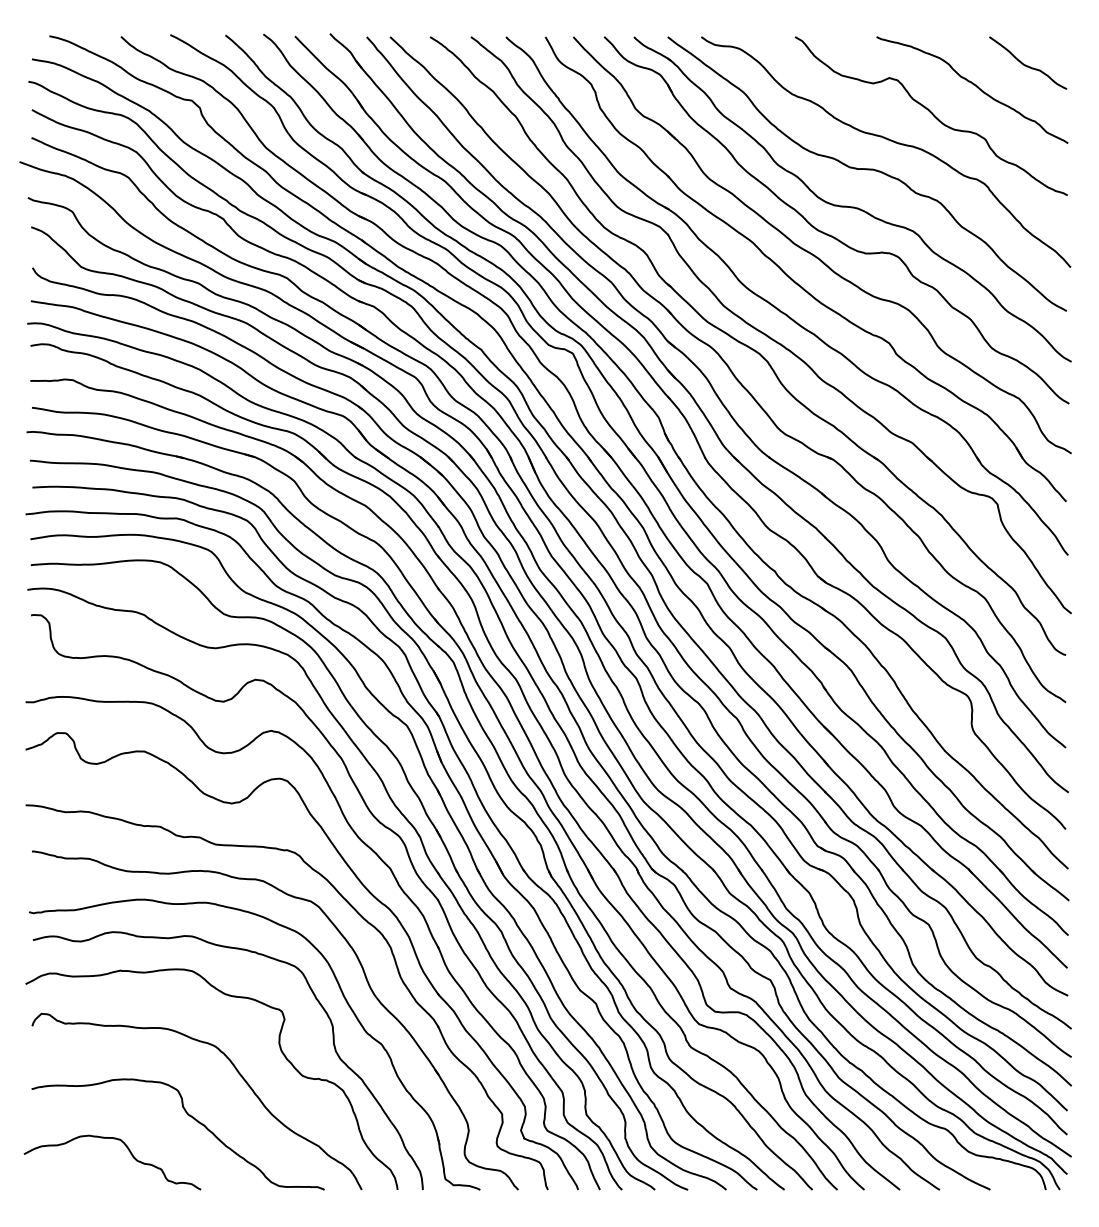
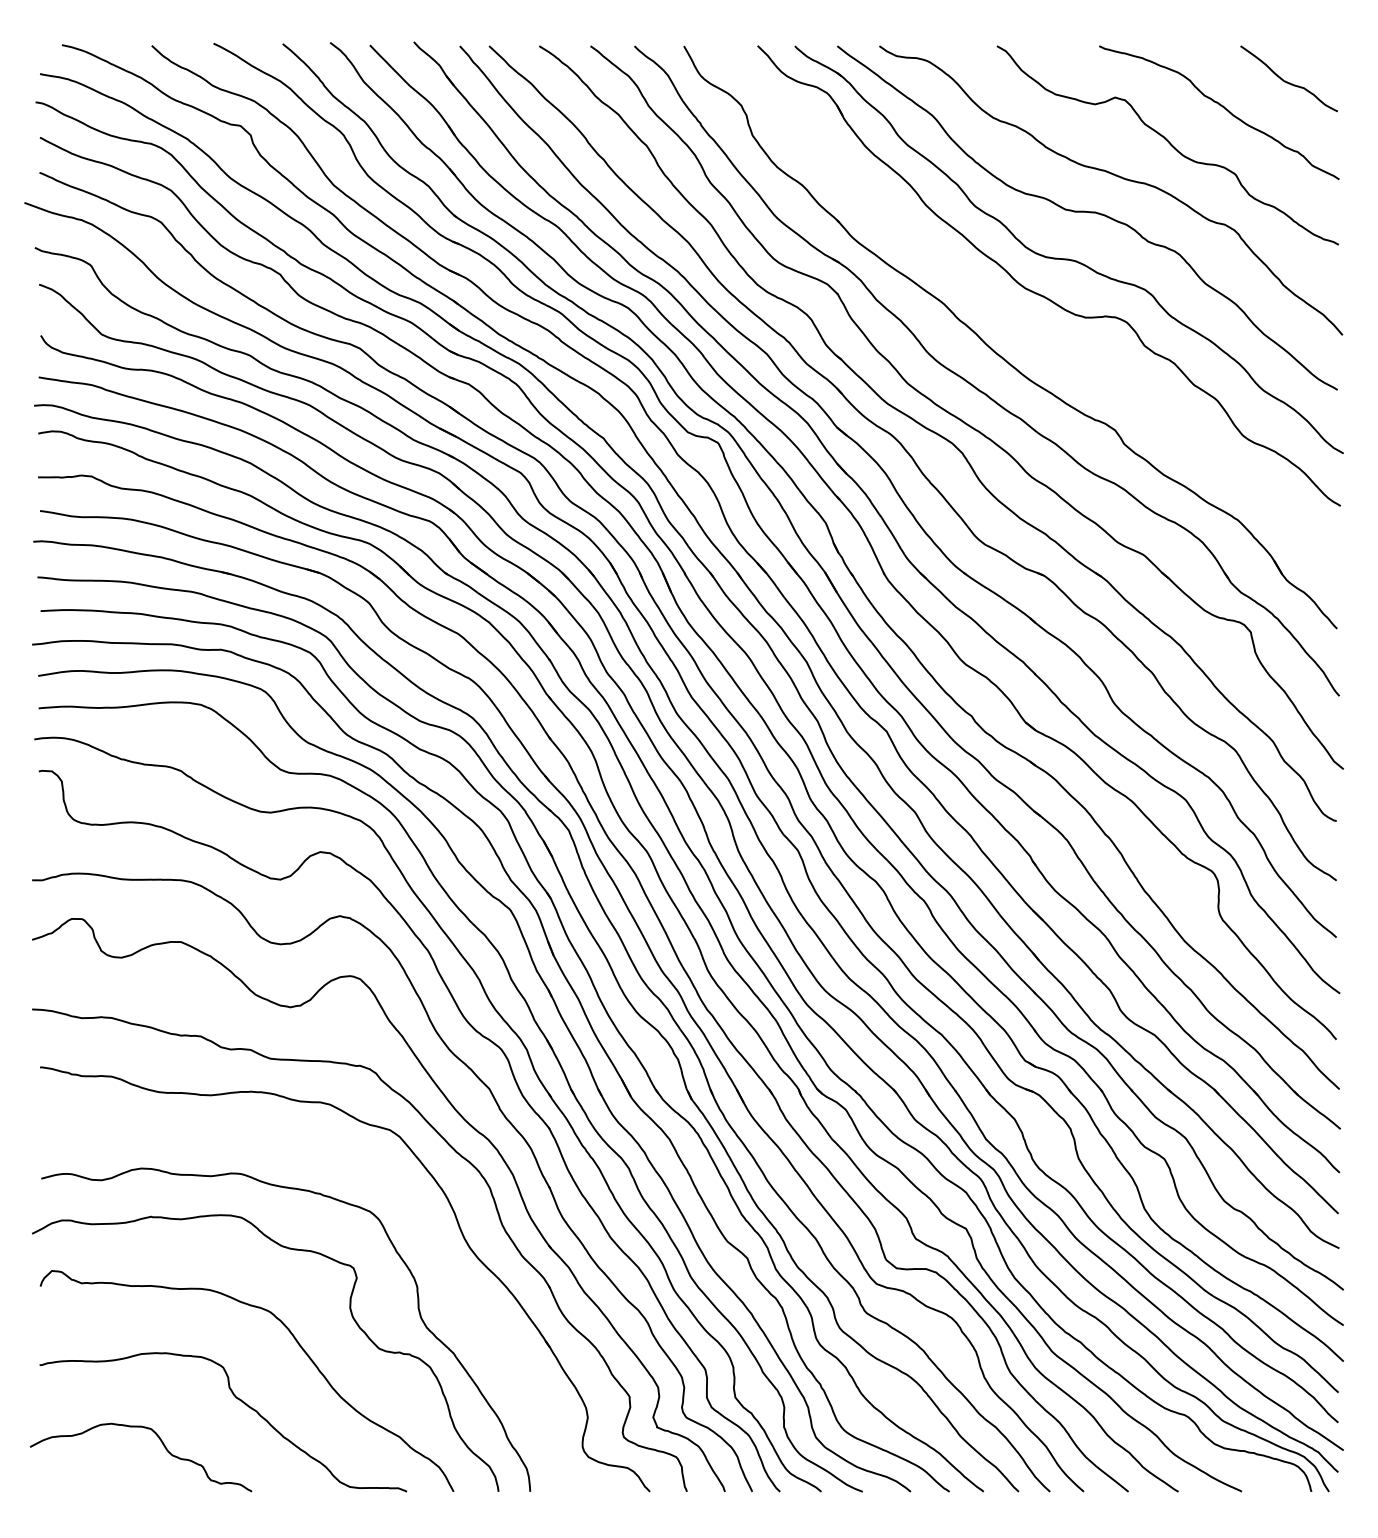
part: (813, 254) -> (1020, 318), removed
part: (344, 999) -> (432, 1253), removed

